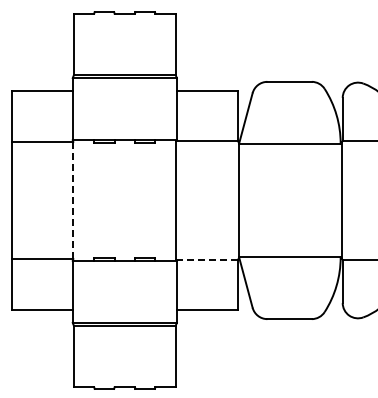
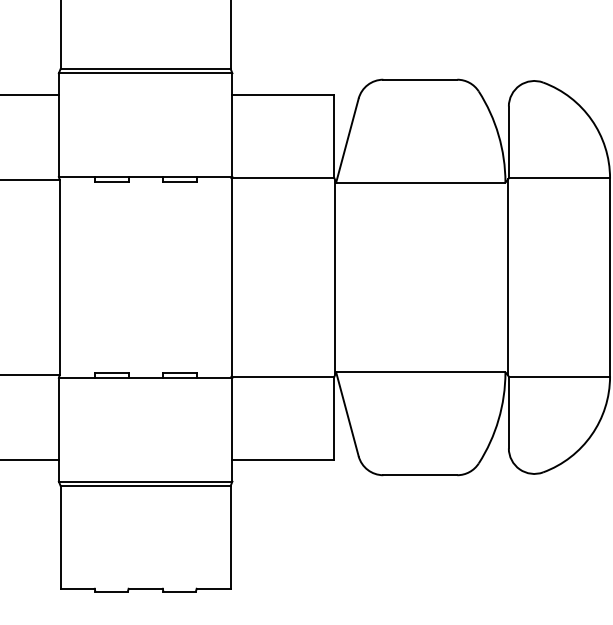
line: (73, 200) -> (60, 277), dashed -> solid
line: (207, 259) -> (283, 375), dashed -> solid

